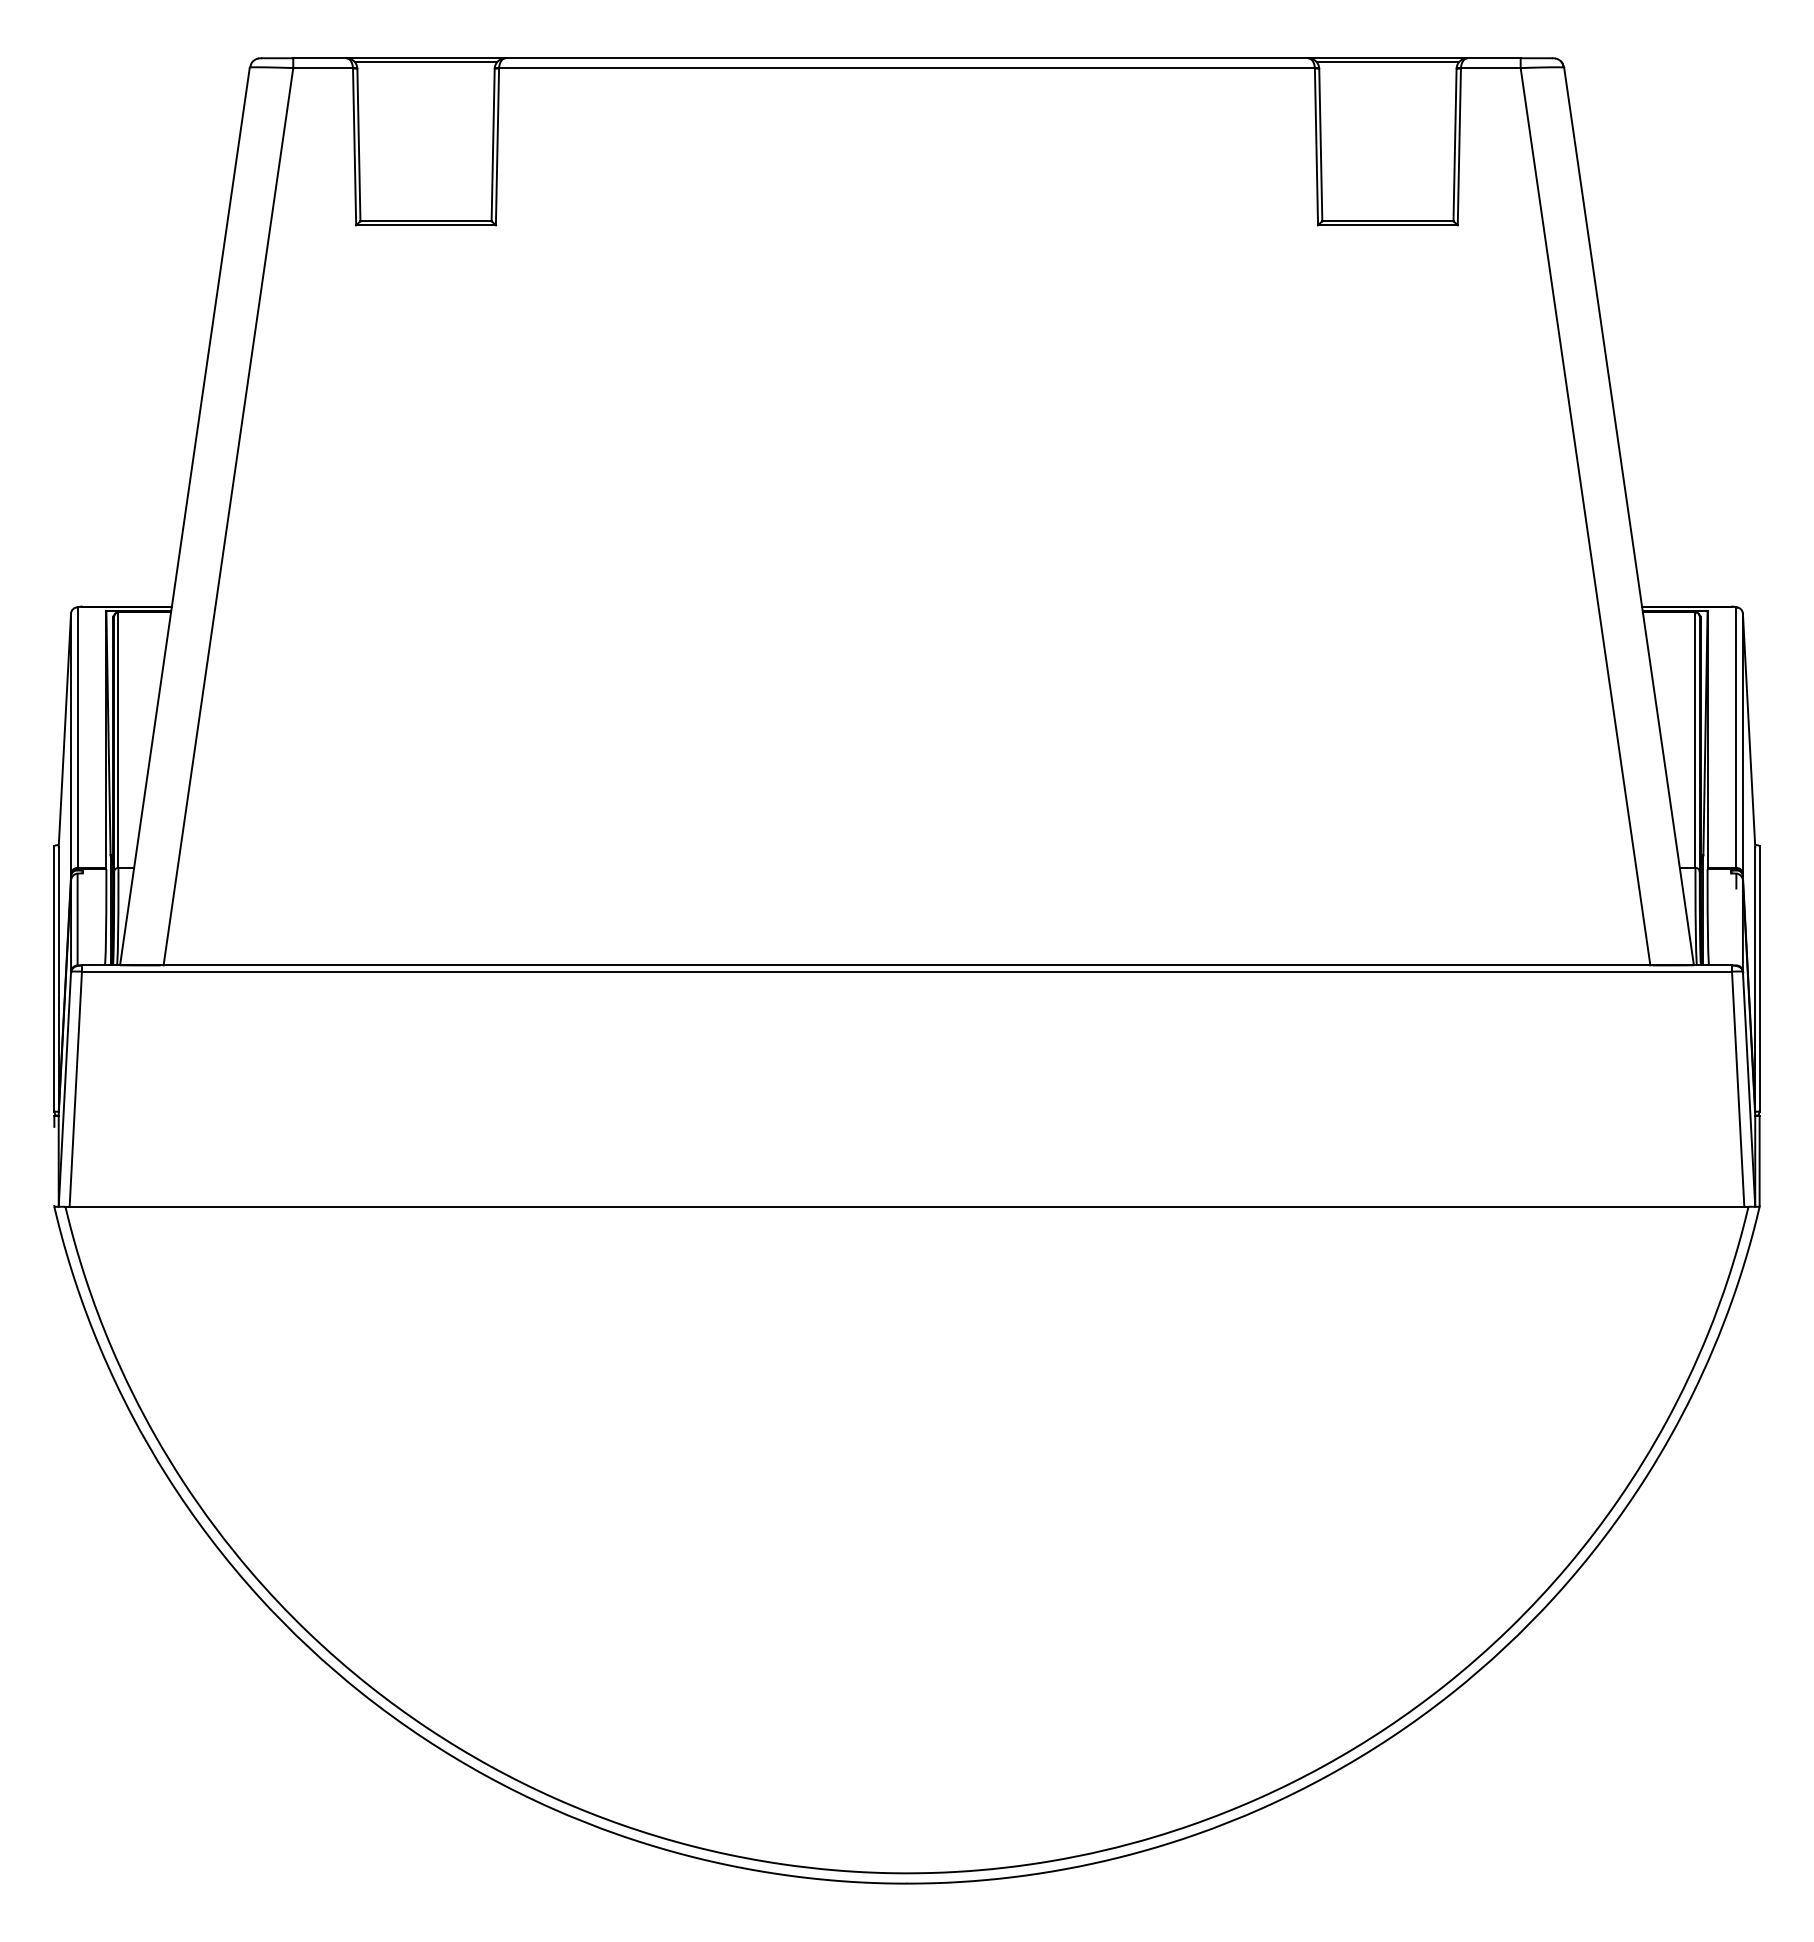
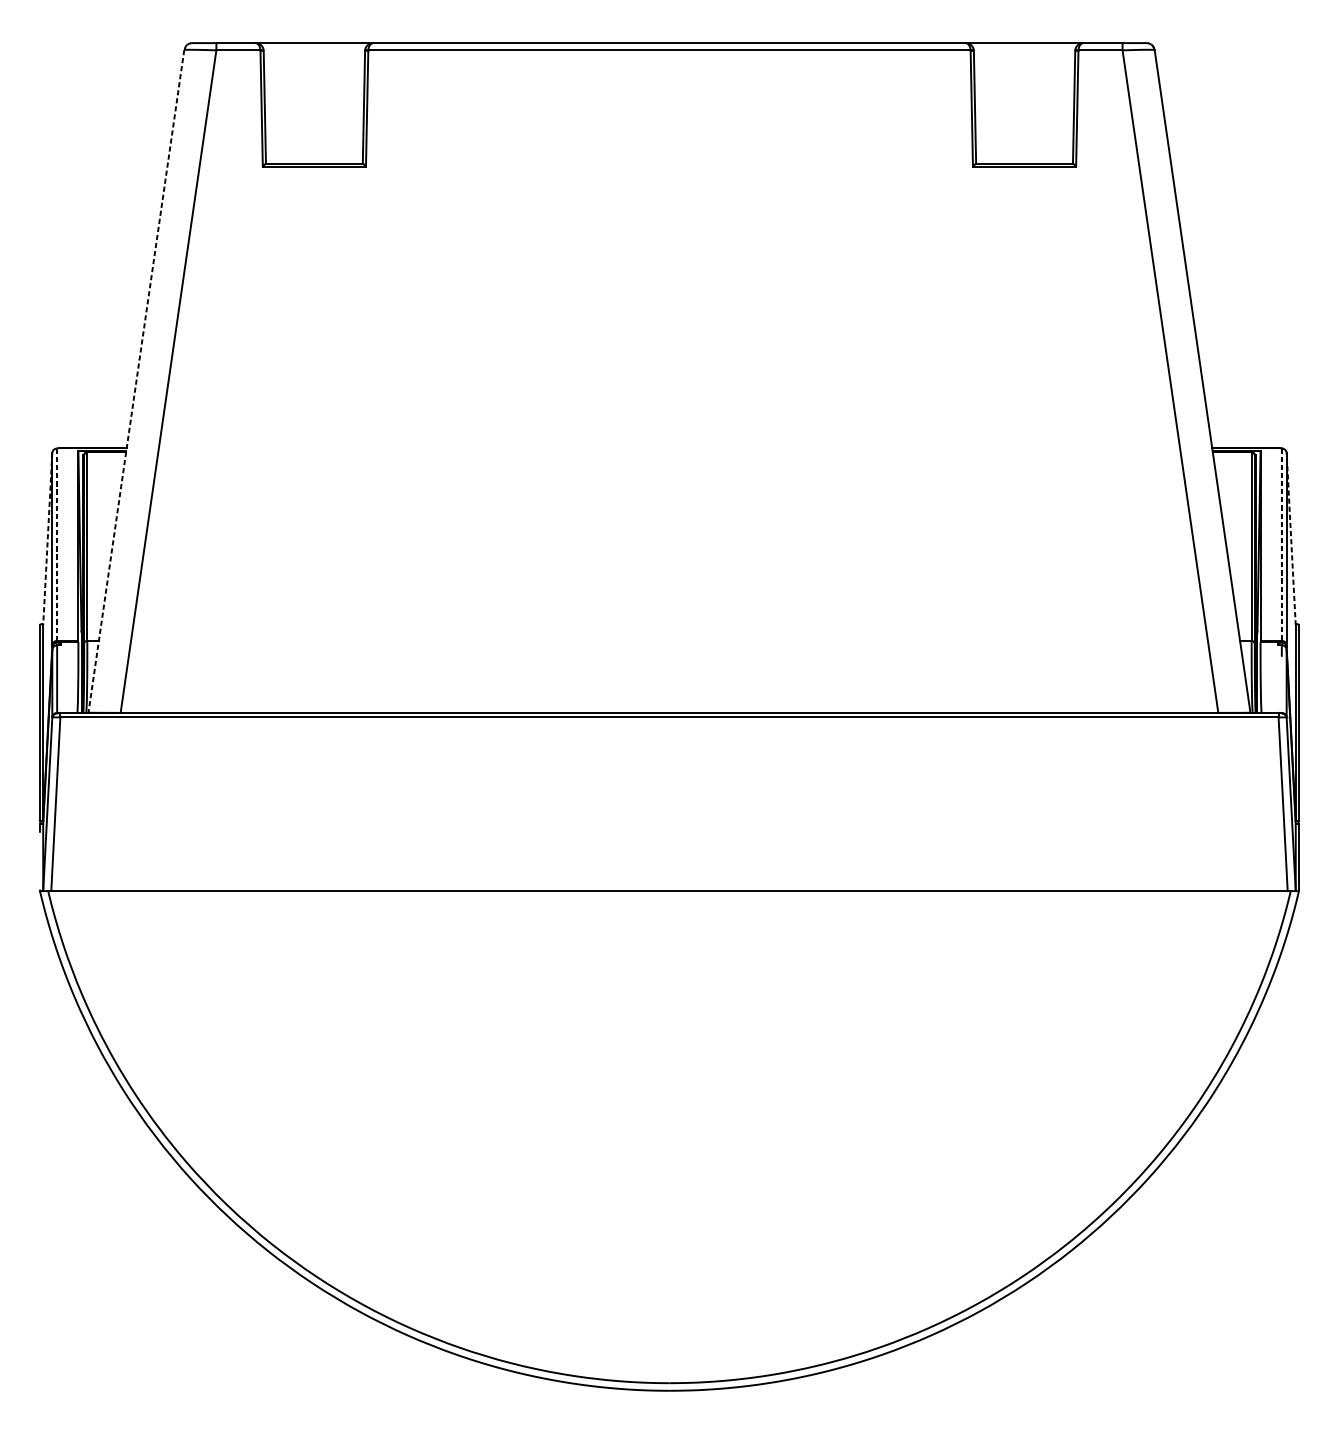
line: (426, 62) -> (314, 46), removed
line: (1387, 62) -> (1024, 46), removed
line: (184, 516) -> (136, 381), solid -> dashed
line: (64, 730) -> (47, 539), solid -> dashed
line: (1749, 730) -> (1291, 539), solid -> dashed
line: (77, 737) -> (57, 544), solid -> dashed
line: (1736, 738) -> (1281, 545), solid -> dashed

